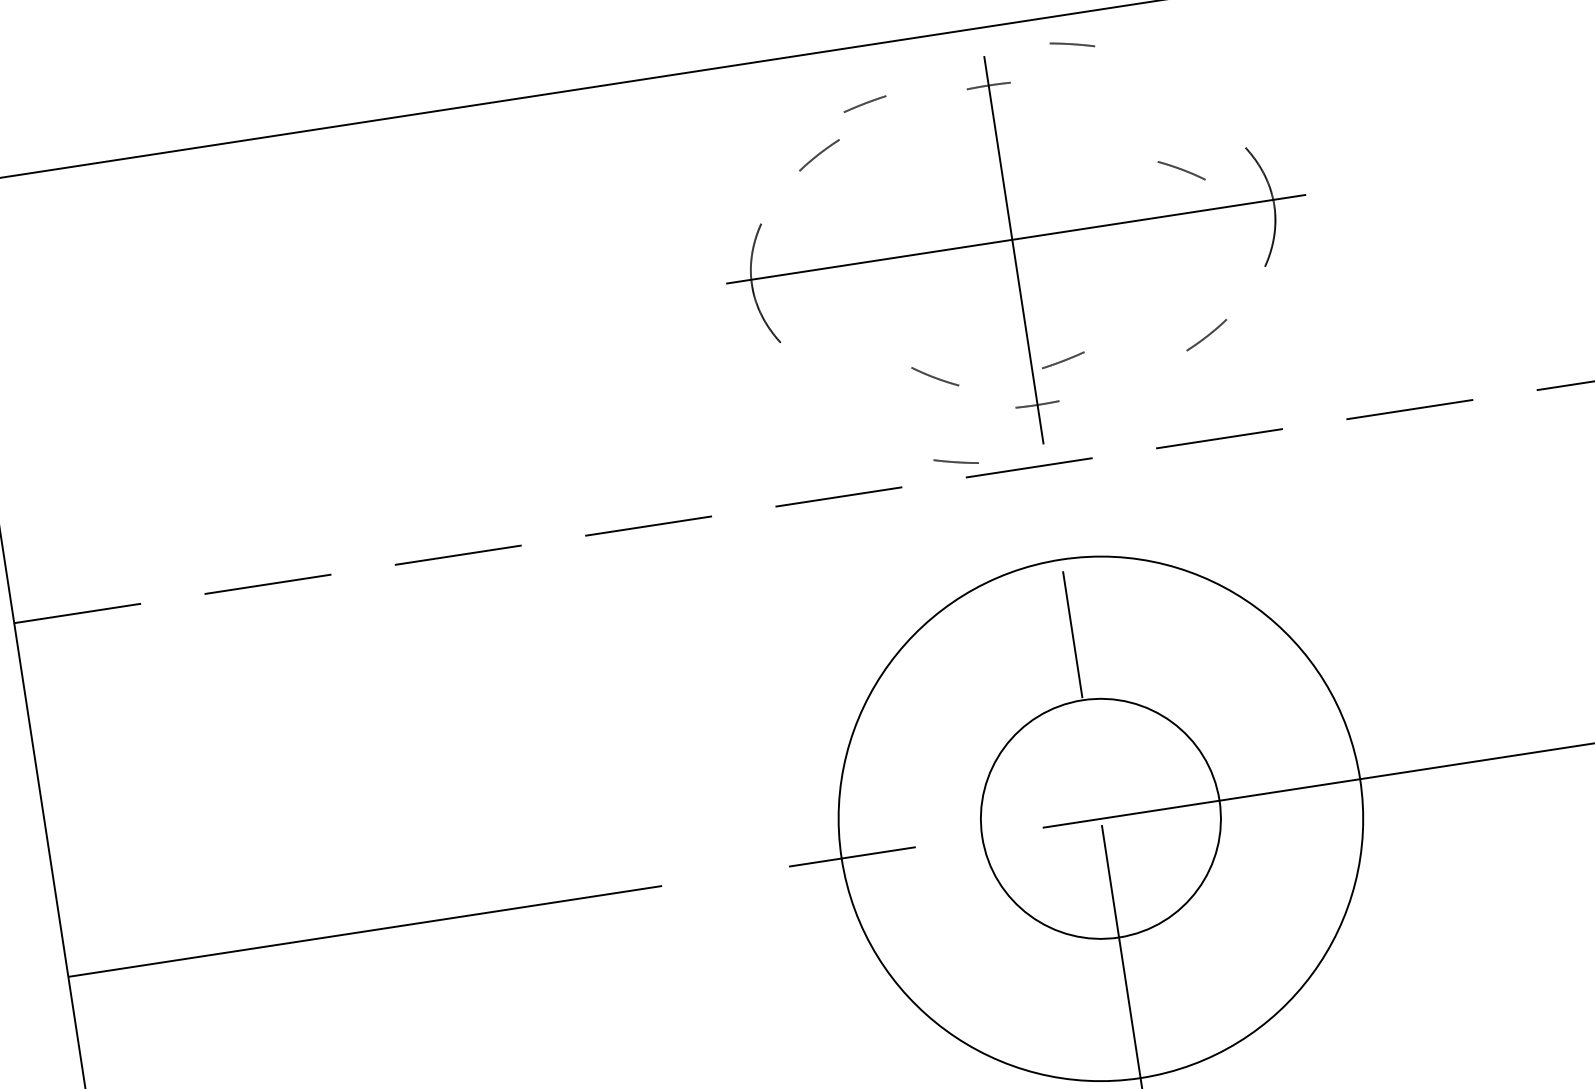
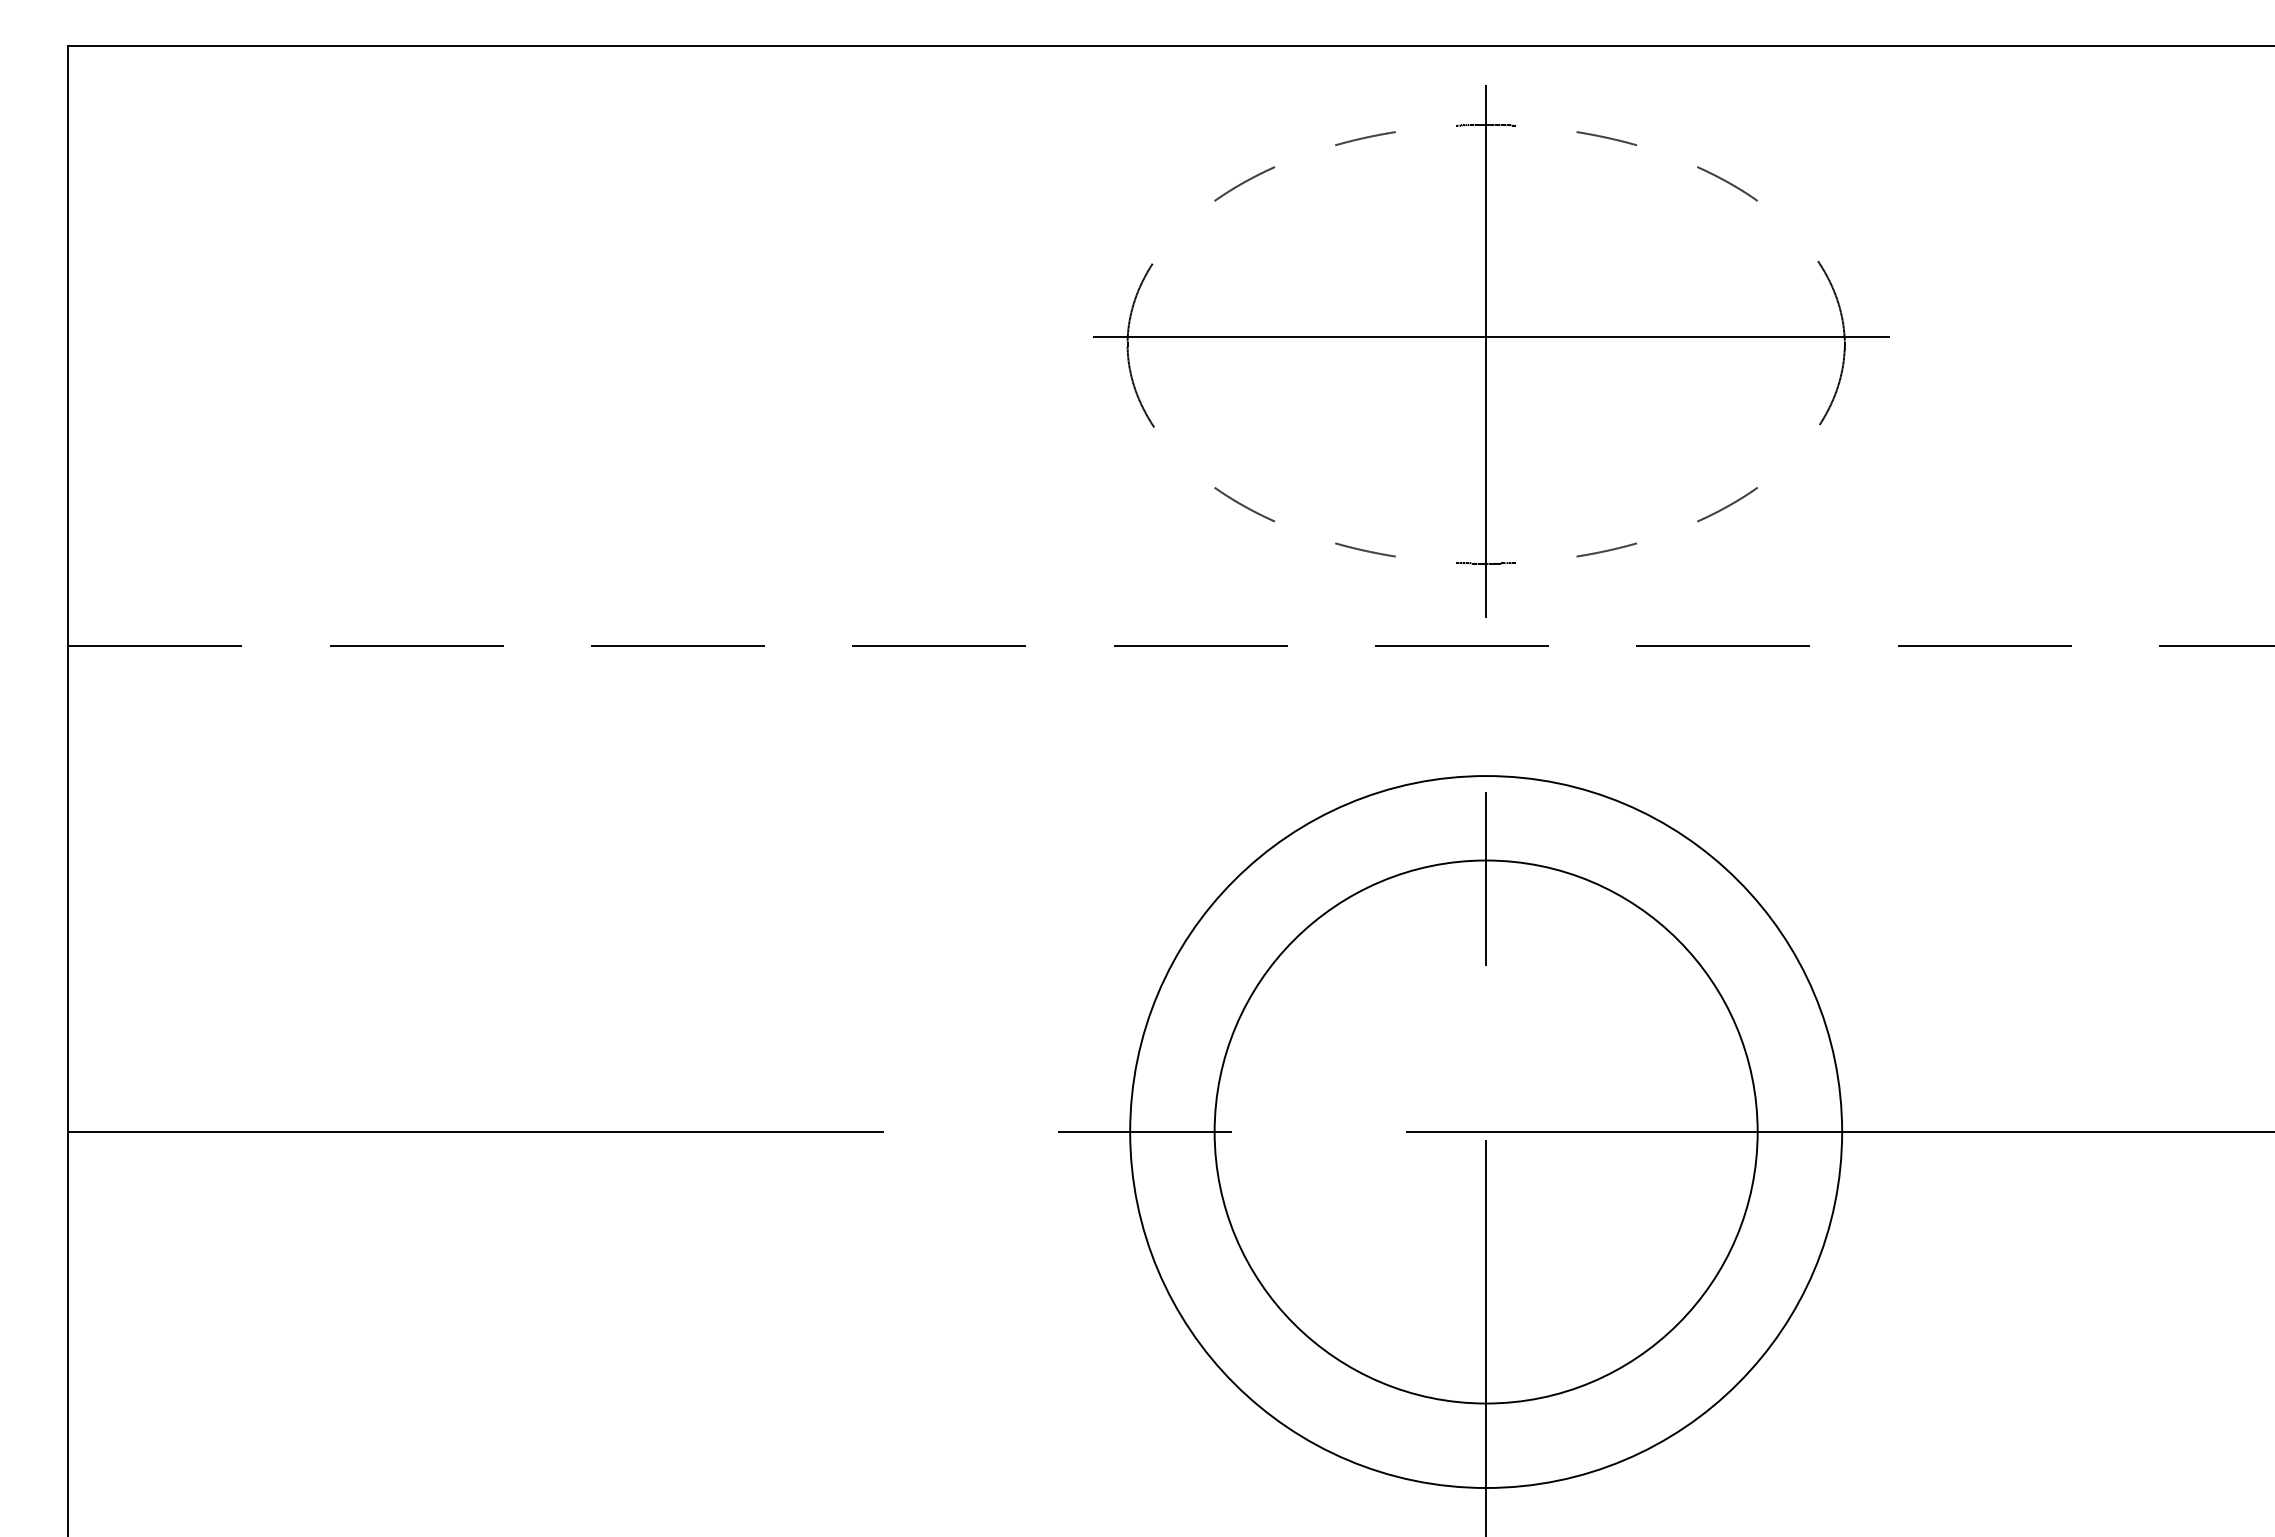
curve: (1072, 44) -> (1606, 138), moved
line: (865, 104) -> (1365, 138), moved
curve: (1181, 170) -> (1727, 183), moved
line: (1063, 359) -> (1607, 549), moved
curve: (934, 376) -> (1243, 504), moved
line: (955, 461) -> (1364, 549), moved
circle: (1100, 818) -> (1485, 1131), size x1.67

